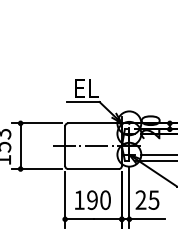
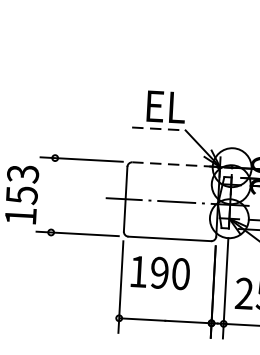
line: (83, 102) -> (159, 129), solid -> dashed
line: (93, 123) -> (173, 164), solid -> dashed
line: (20, 145) -> (52, 194), removed
text: (92, 199) -> (159, 271), moved

